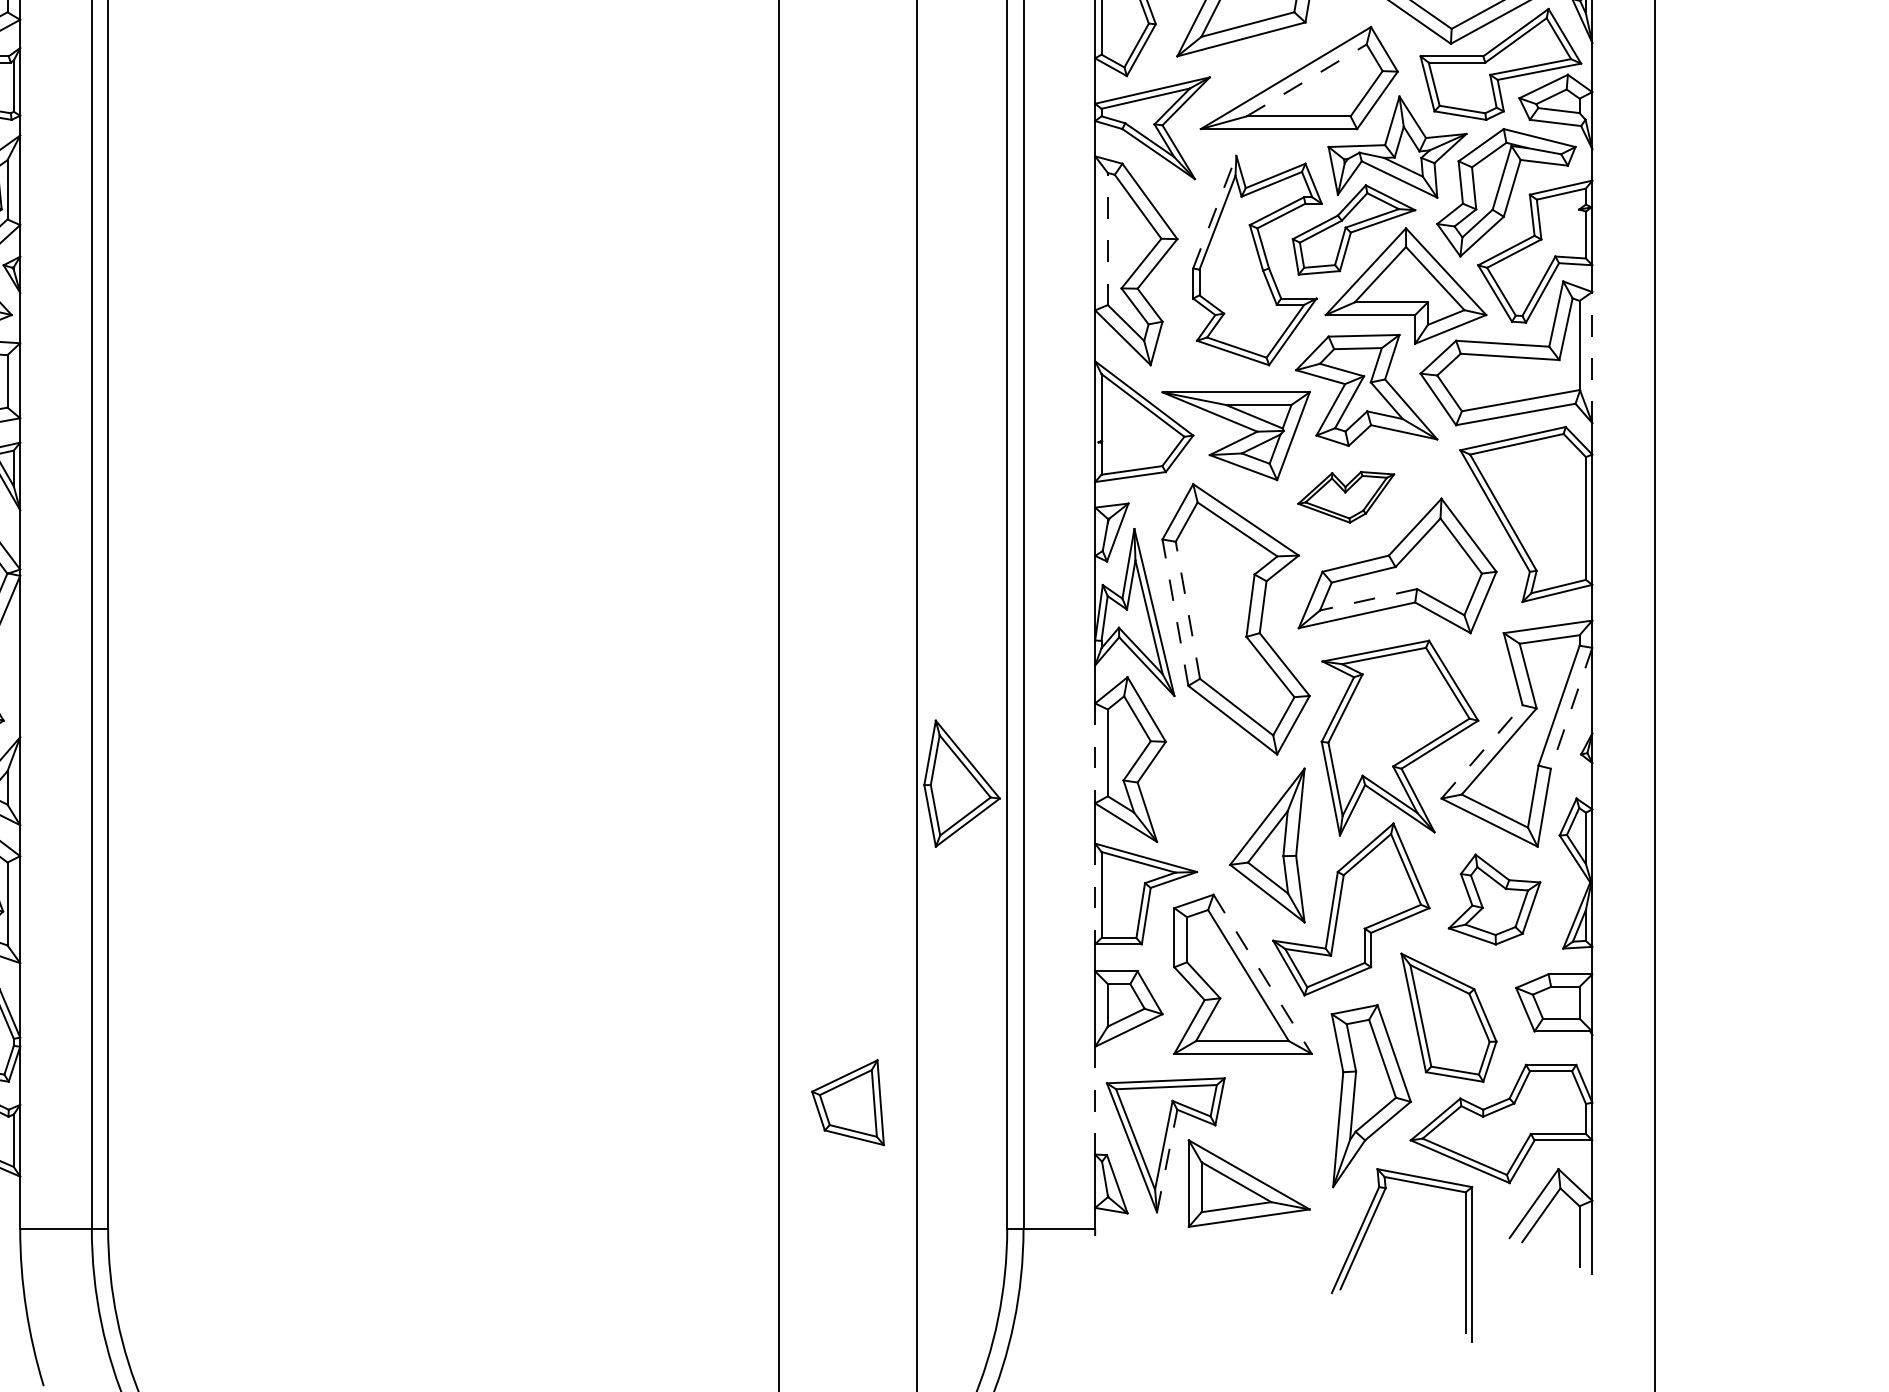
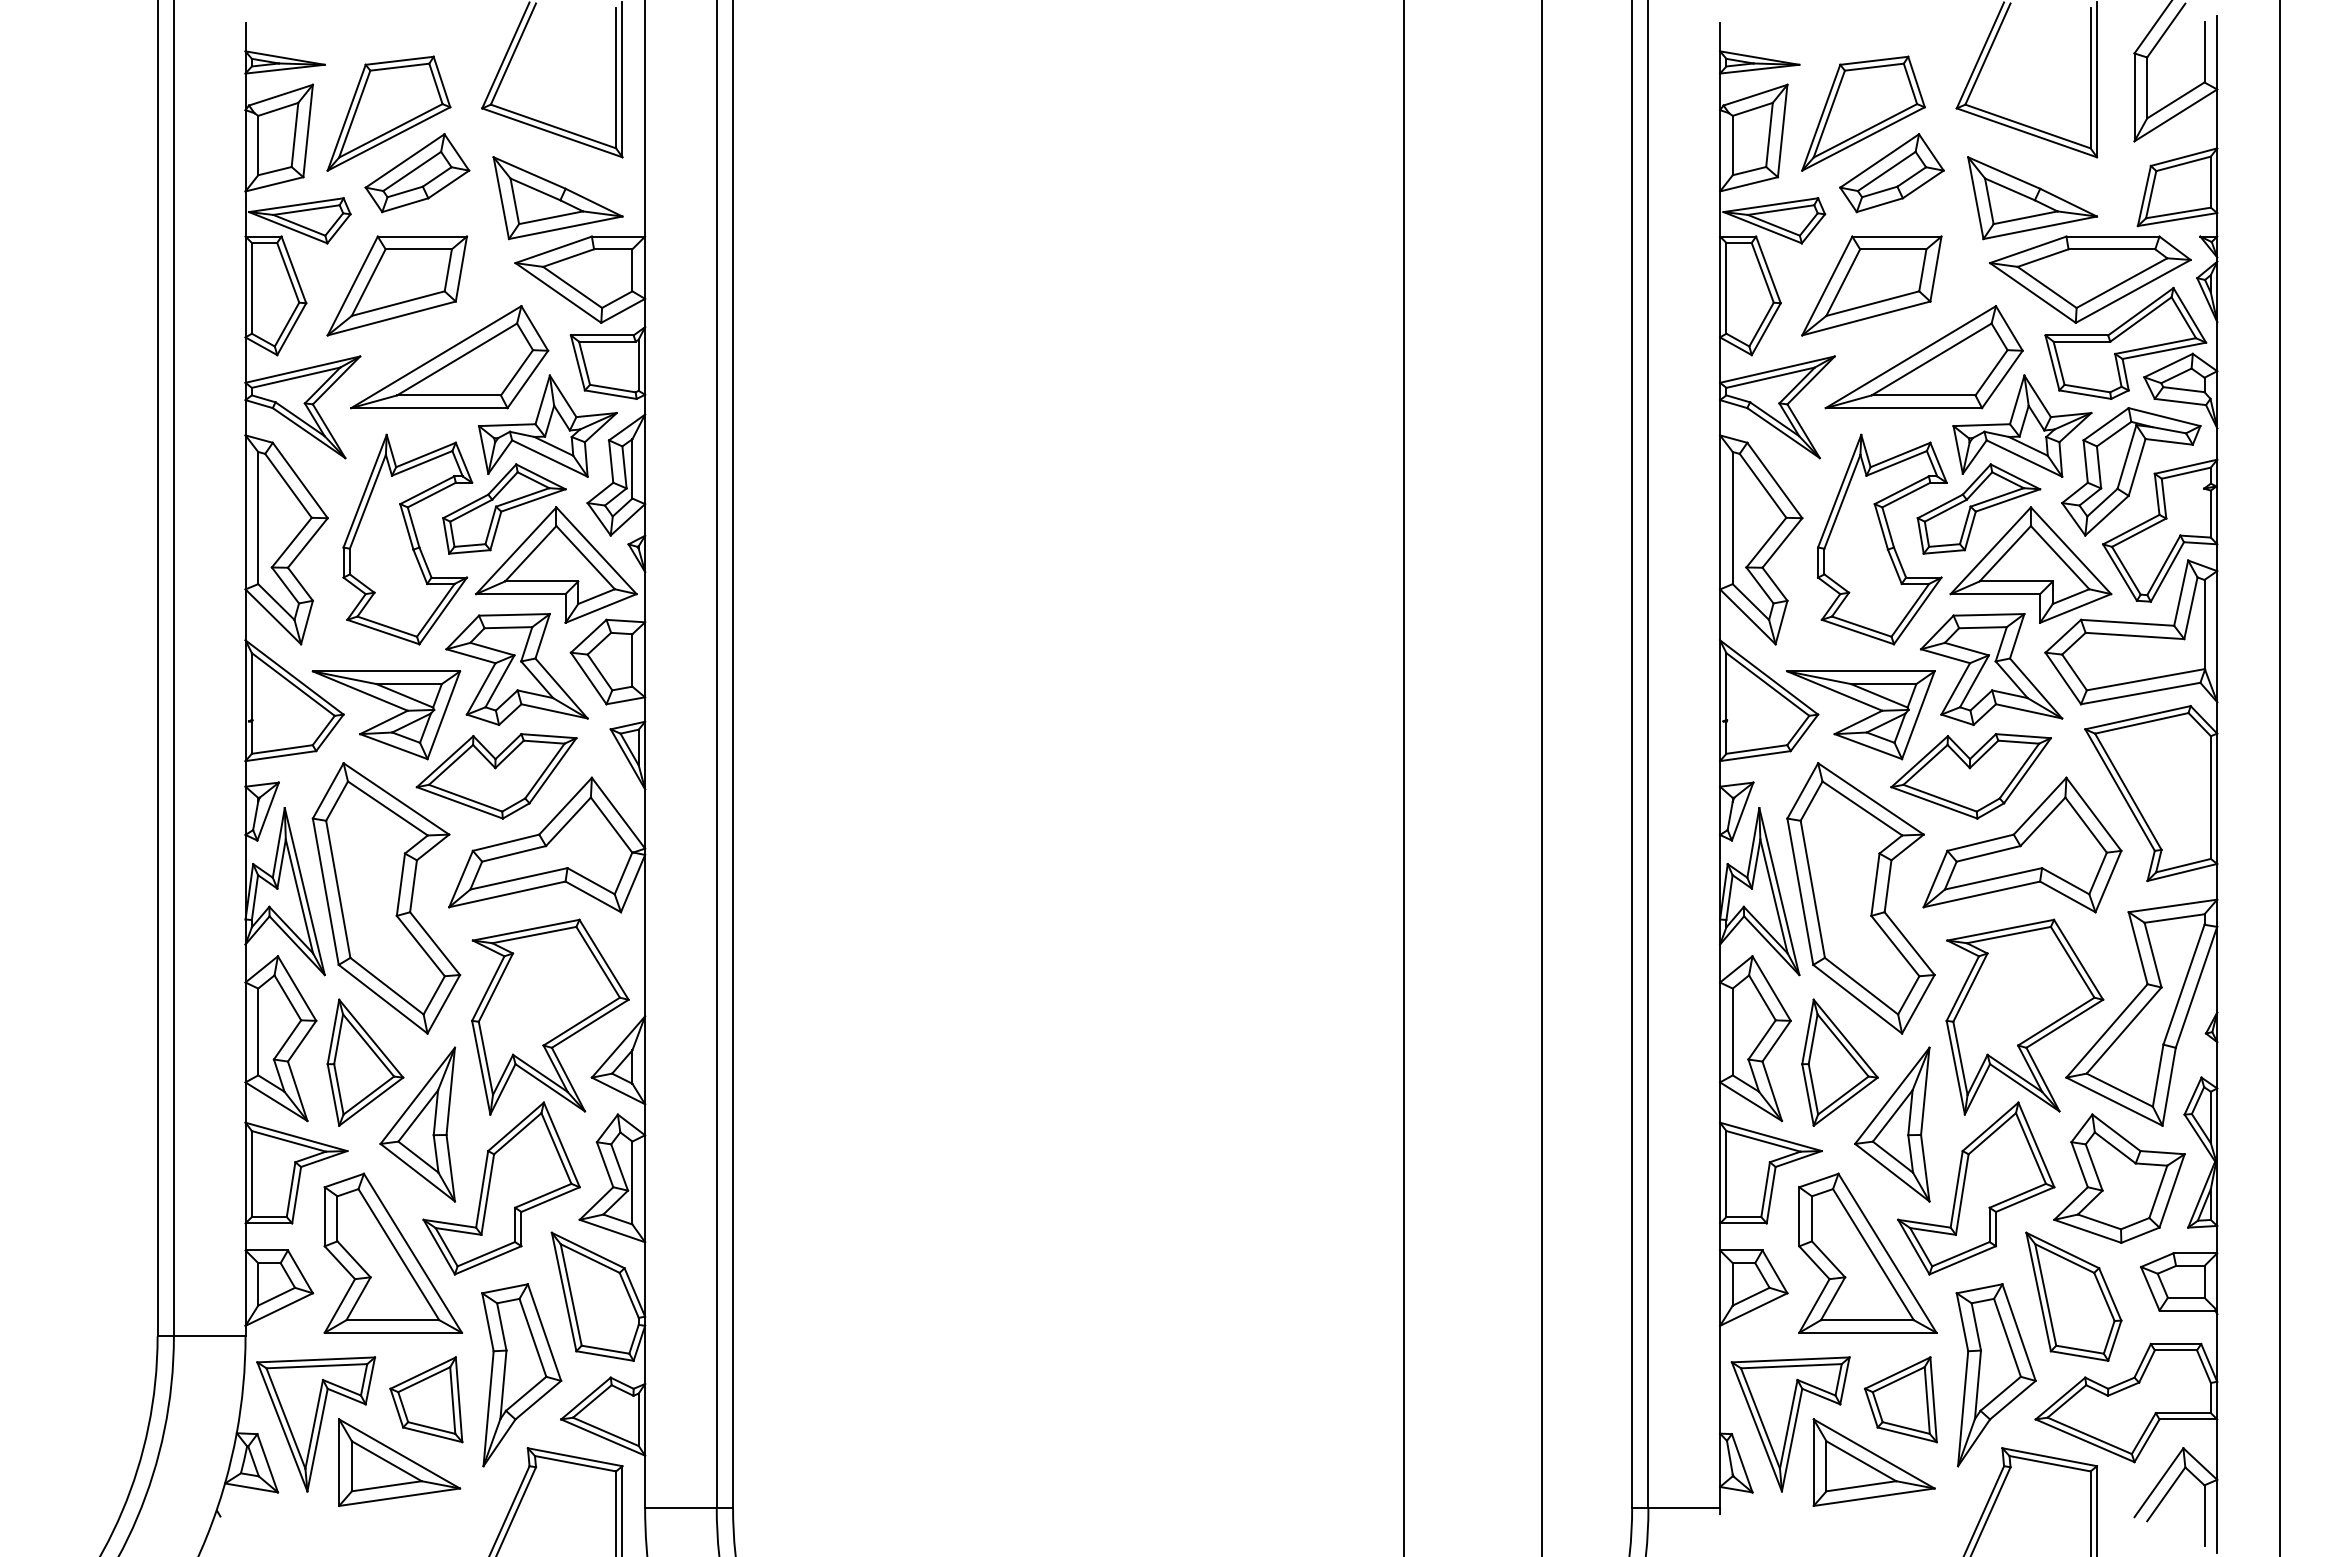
line: (1306, 80) -> (1931, 359), dashed -> solid
line: (1214, 211) -> (1839, 490), dashed -> solid
line: (1107, 238) -> (1732, 517), dashed -> solid
line: (1592, 357) -> (2217, 636), dashed -> solid
part: (1345, 497) -> (1970, 776), size x1.67
line: (1368, 599) -> (1993, 878), dashed -> solid
line: (1187, 610) -> (1812, 889), dashed -> solid
line: (1175, 612) -> (1800, 891), dashed -> solid
line: (1571, 708) -> (2196, 987), dashed -> solid
line: (1481, 751) -> (2106, 1030), dashed -> solid
line: (1095, 753) -> (1720, 1032), dashed -> solid
part: (961, 783) -> (1839, 1062), moved
line: (1095, 894) -> (1720, 1173), dashed -> solid
part: (1494, 899) -> (2119, 1178), size x1.43
line: (1262, 974) -> (1887, 1253), dashed -> solid
line: (1095, 1100) -> (1720, 1379), dashed -> solid
part: (847, 1102) -> (1900, 1399), moved
line: (1167, 1160) -> (1792, 1439), dashed -> solid

